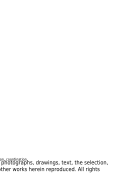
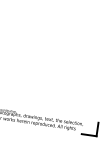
part: (124, 165) -> (96, 128), added

